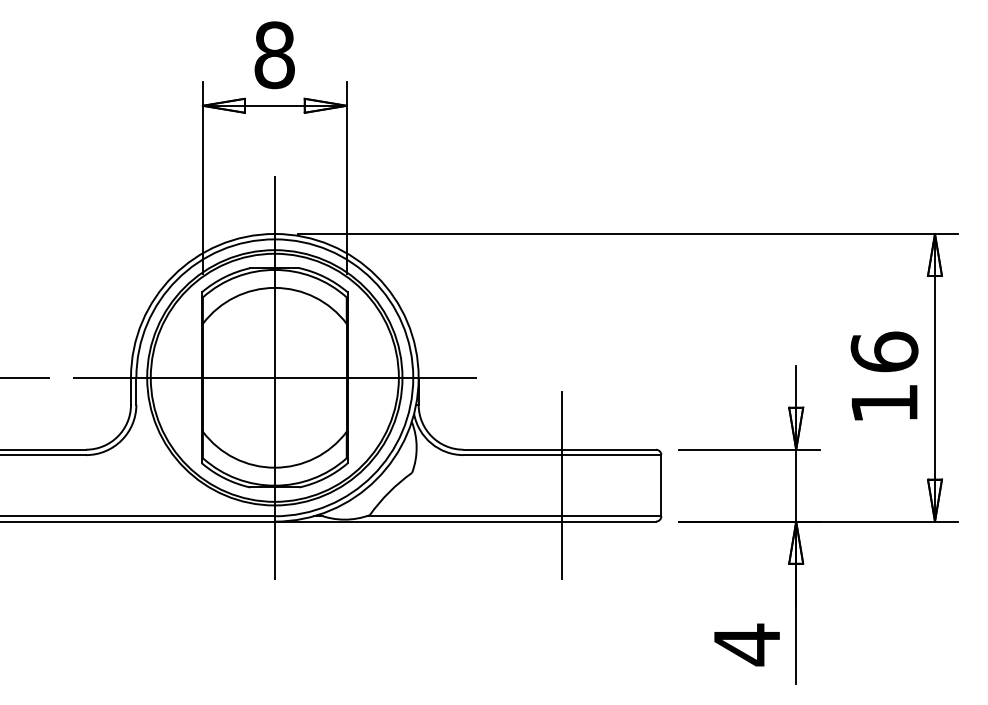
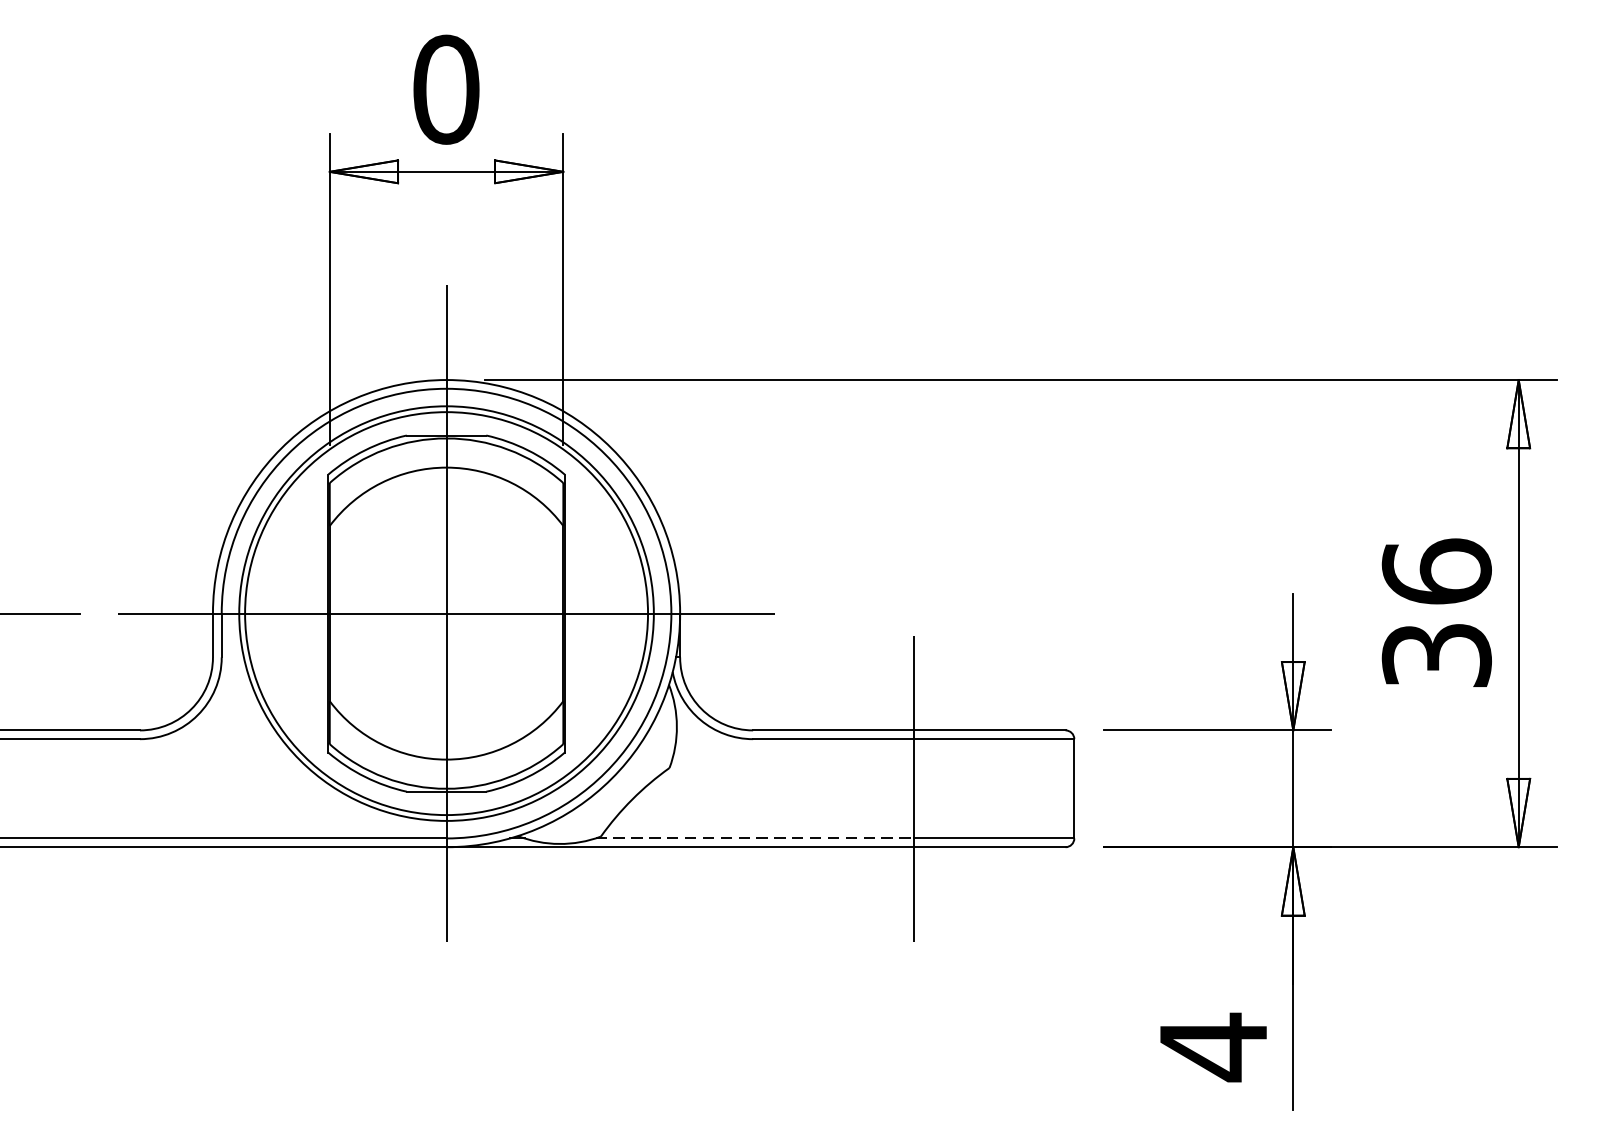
text: (274, 54) -> (446, 88), 8 -> 0
text: (884, 403) -> (1436, 655), 16 -> 36
line: (464, 516) -> (754, 838), solid -> dashed

